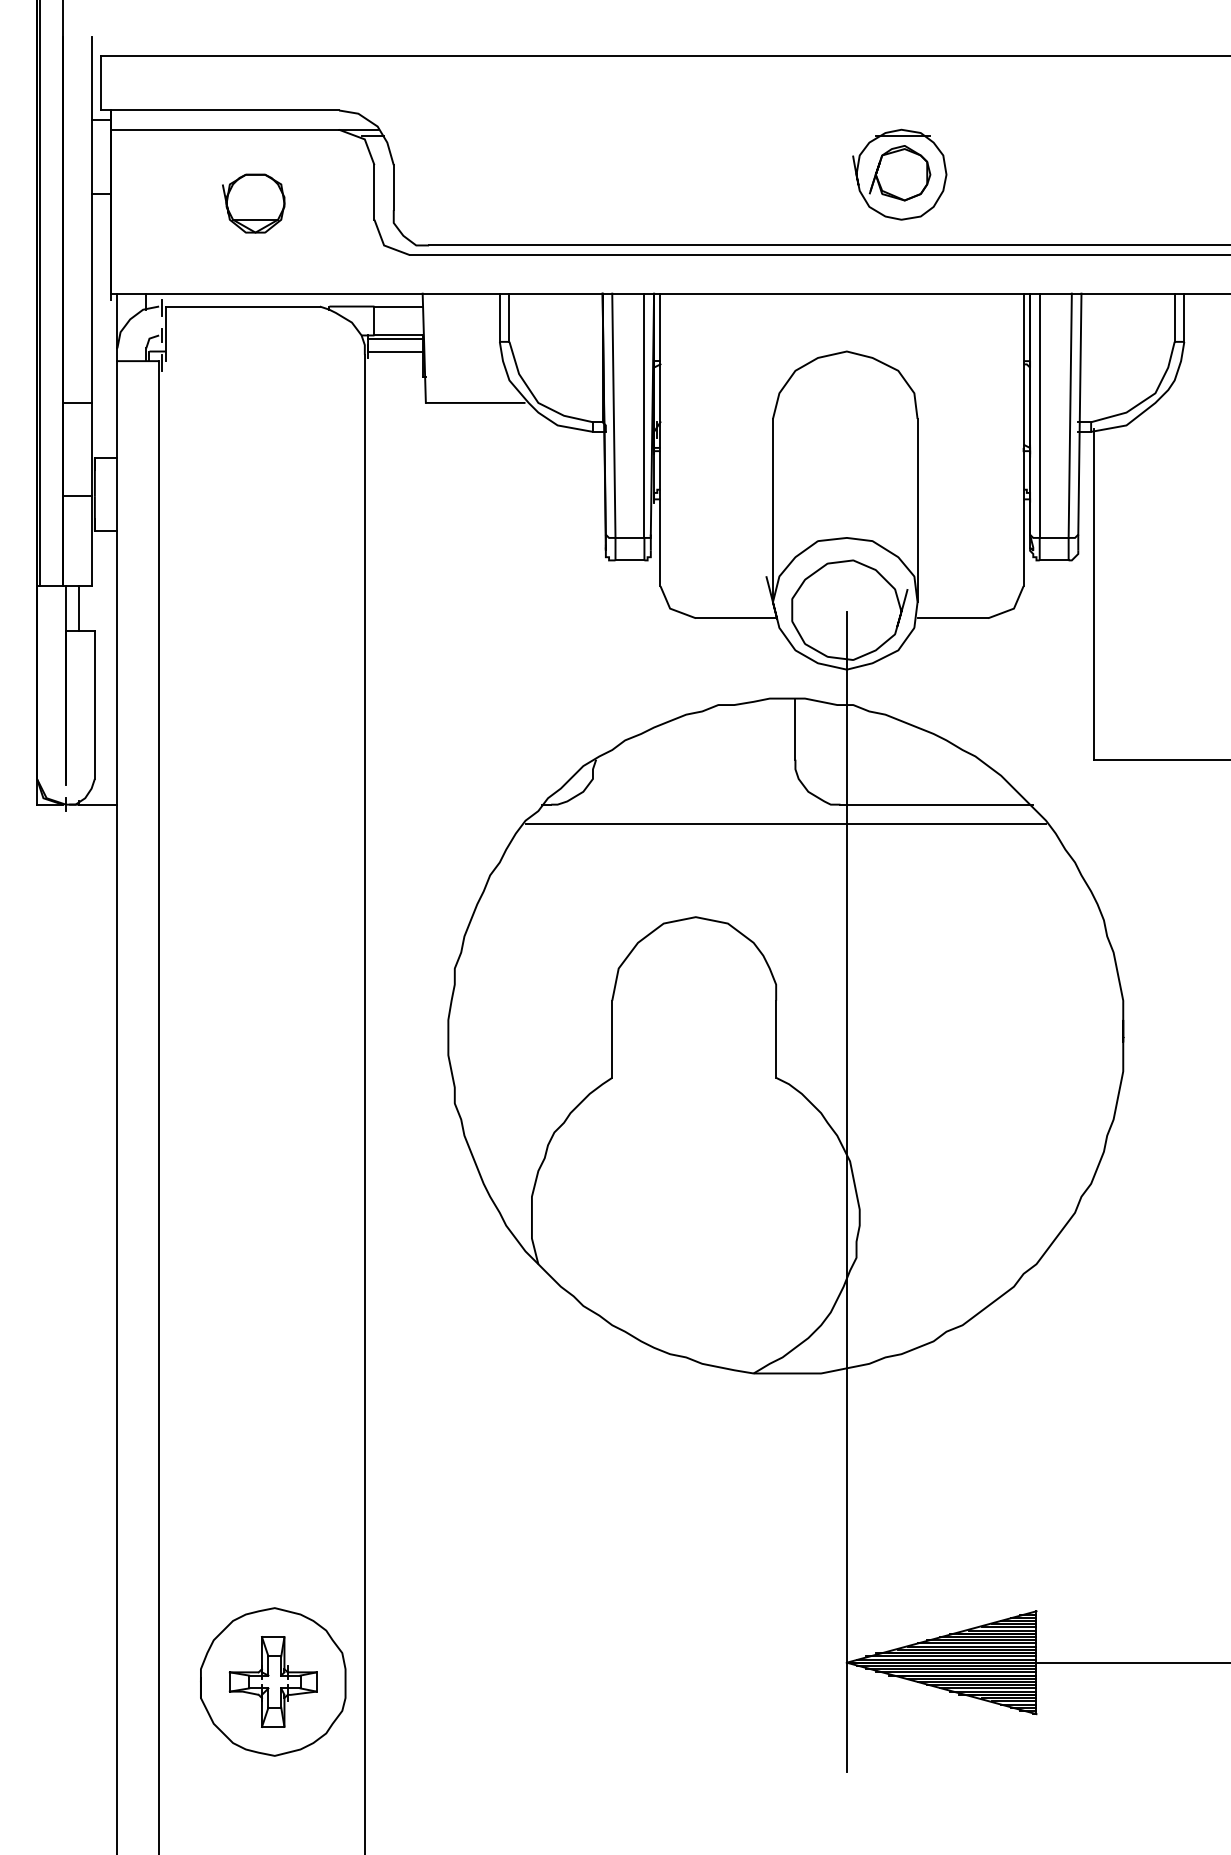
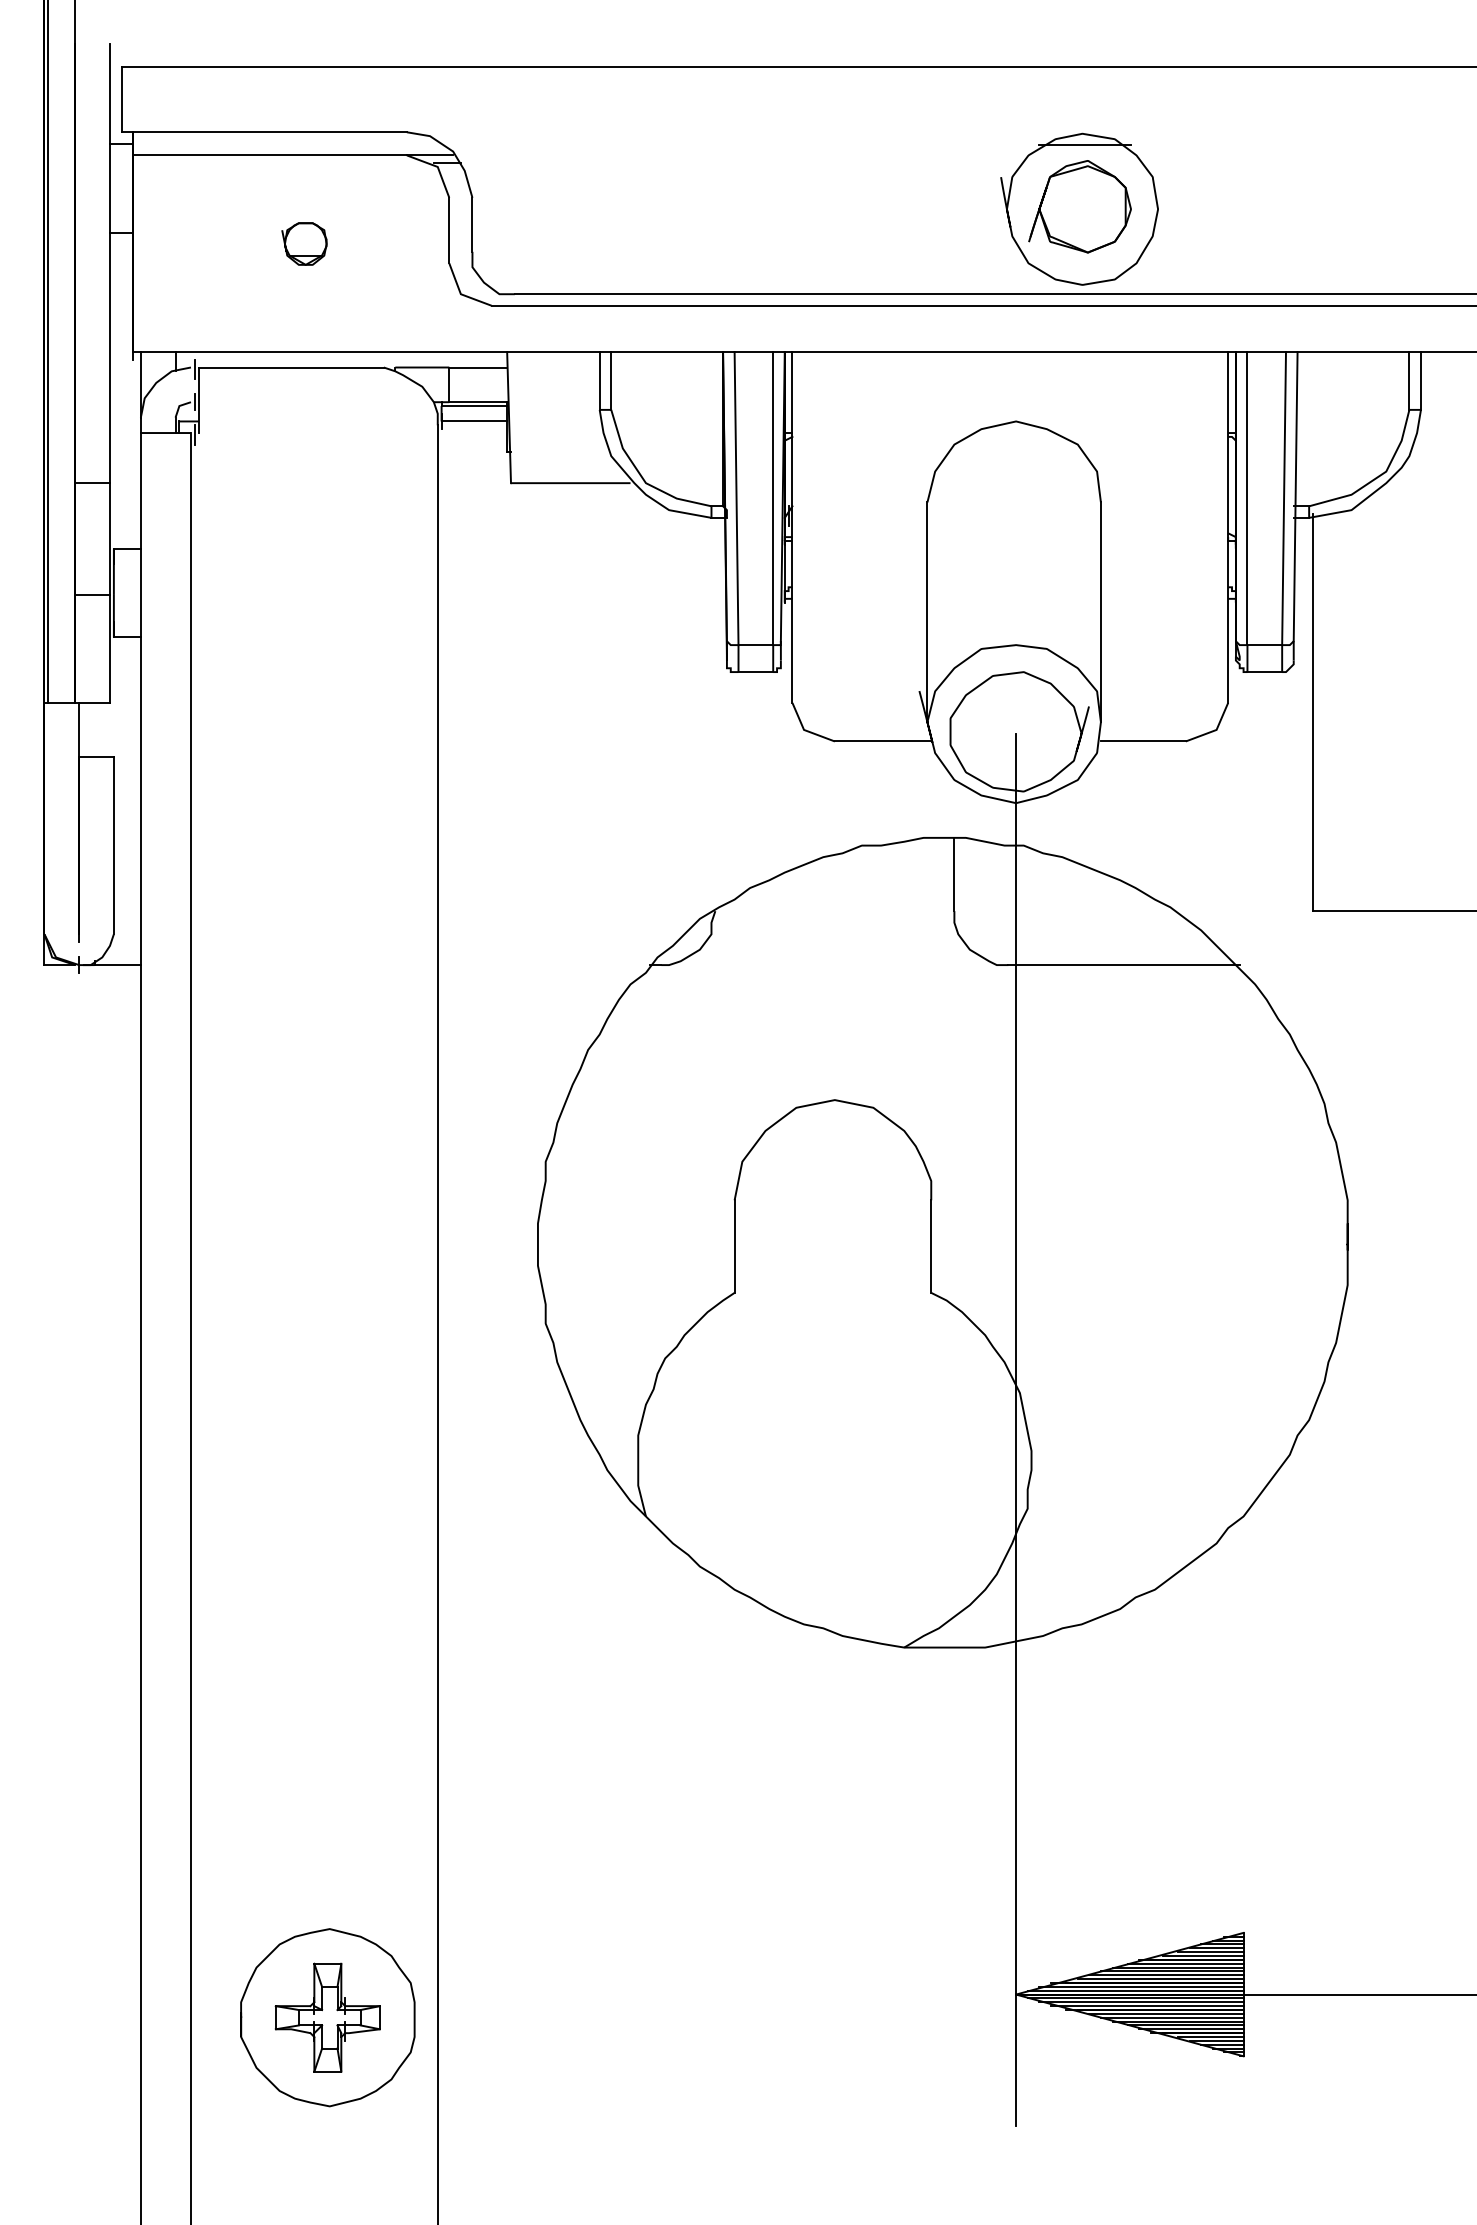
part: (899, 174) -> (1079, 209), size x1.4
part: (253, 203) -> (304, 243), size x0.6
line: (78, 608) -> (94, 729), removed
line: (785, 824) -> (942, 988), removed

